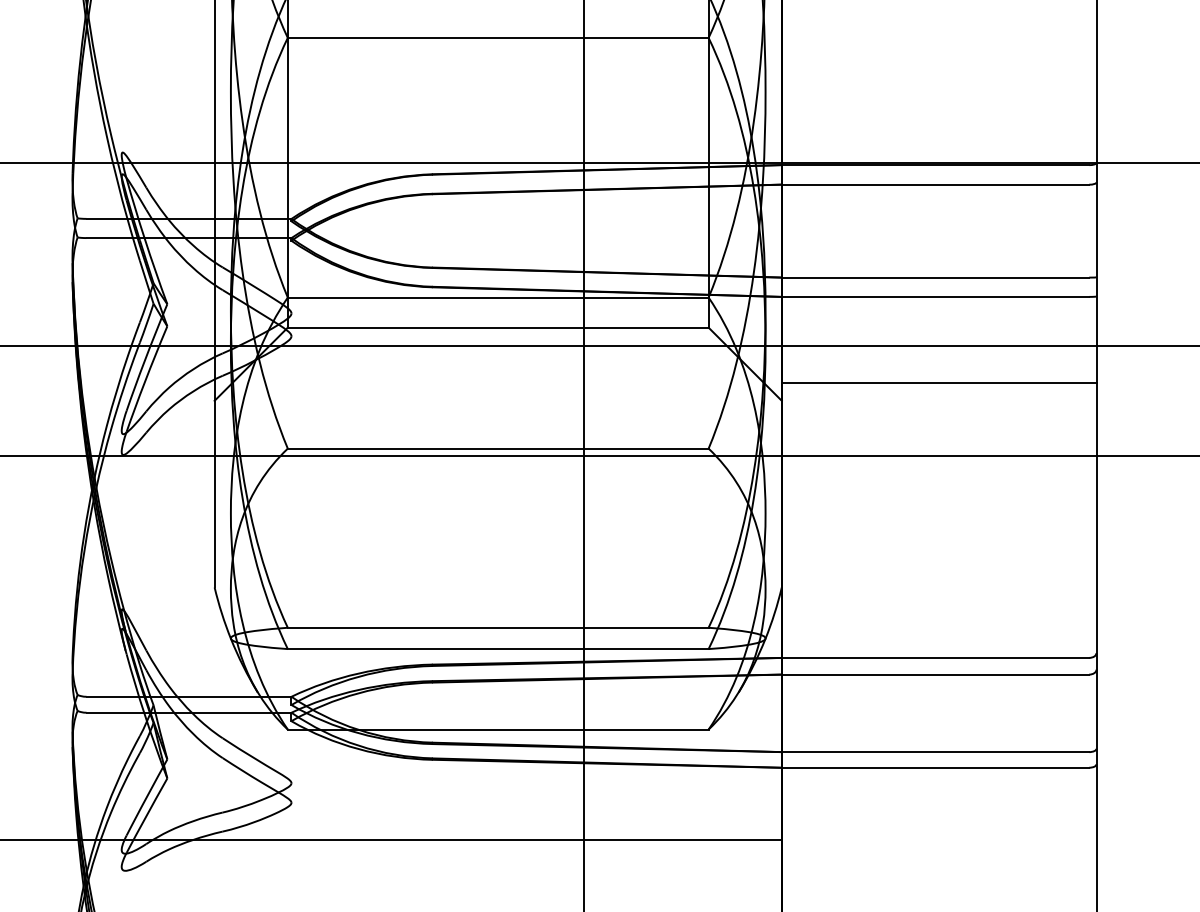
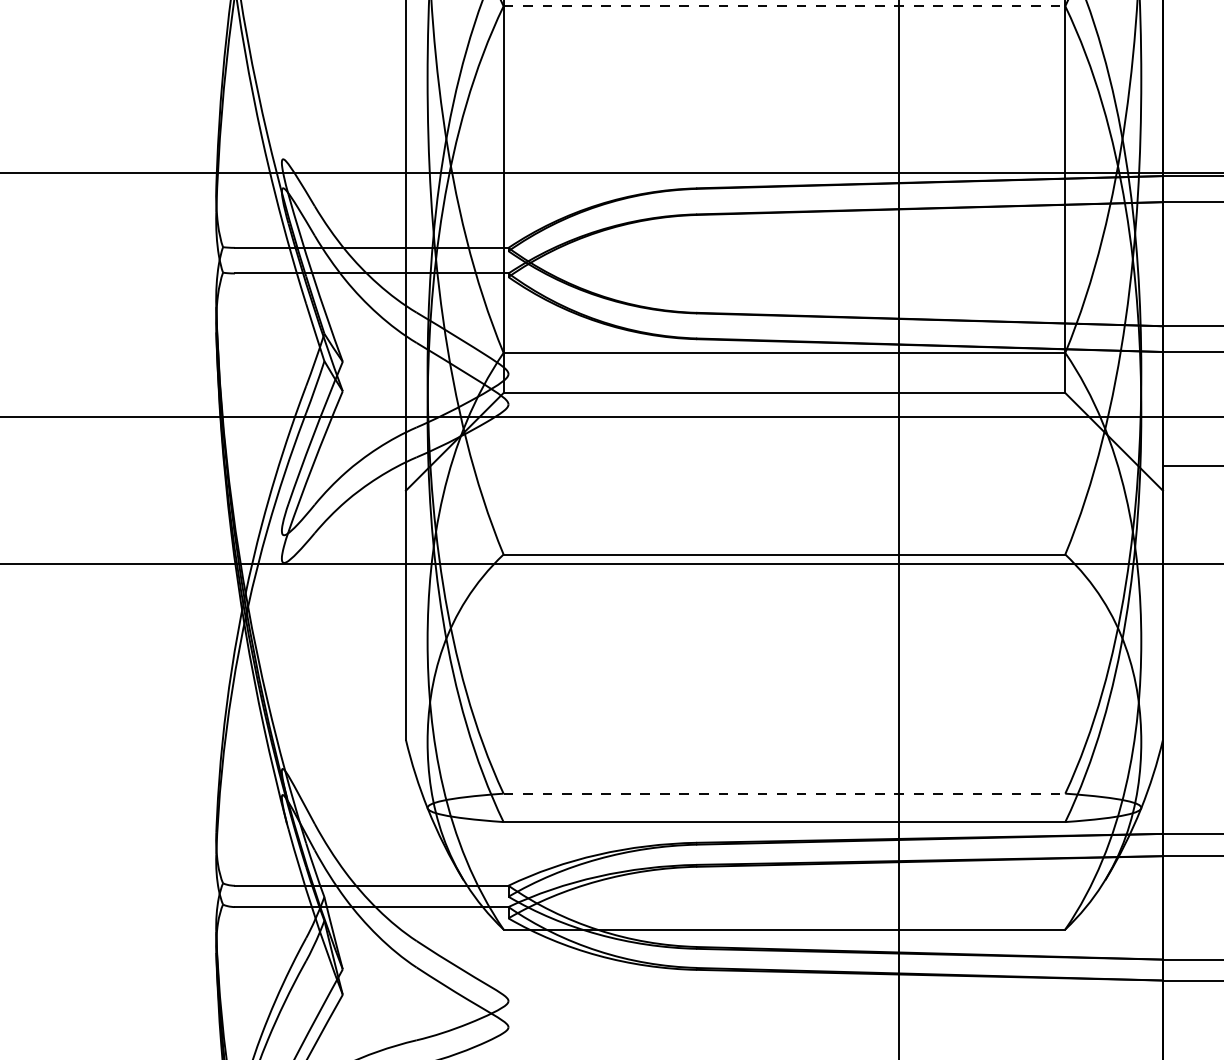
line: (498, 37) -> (784, 5), solid -> dashed
line: (498, 627) -> (784, 793), solid -> dashed

